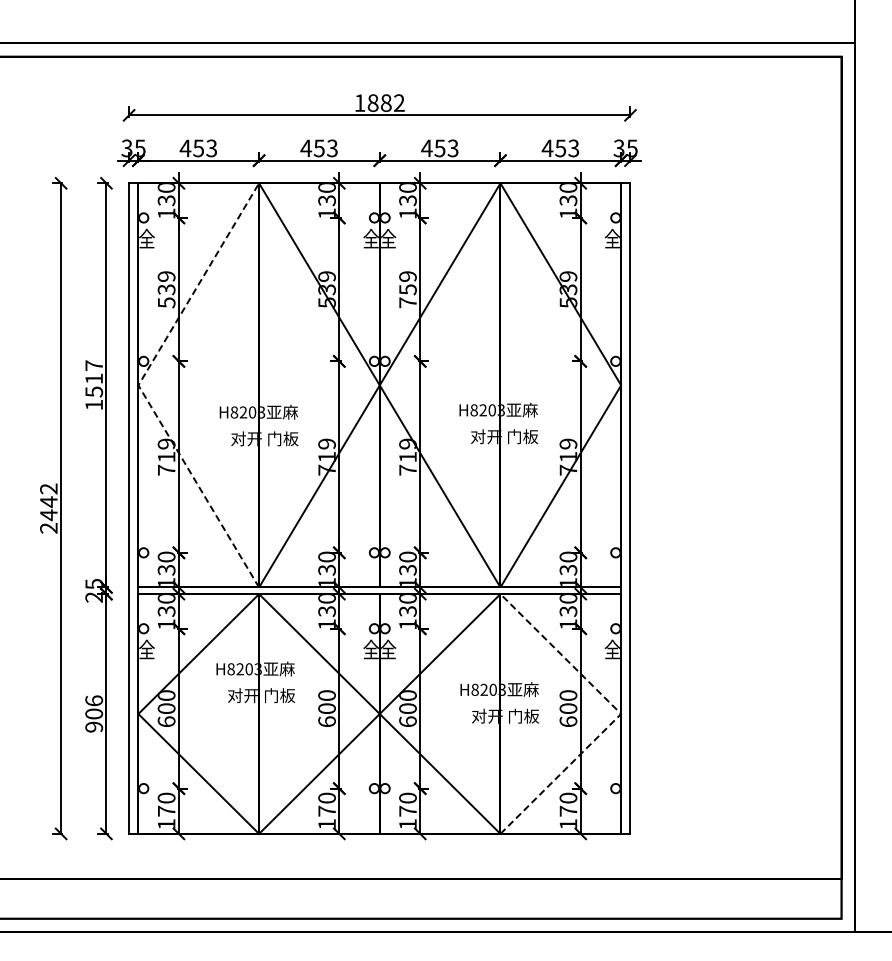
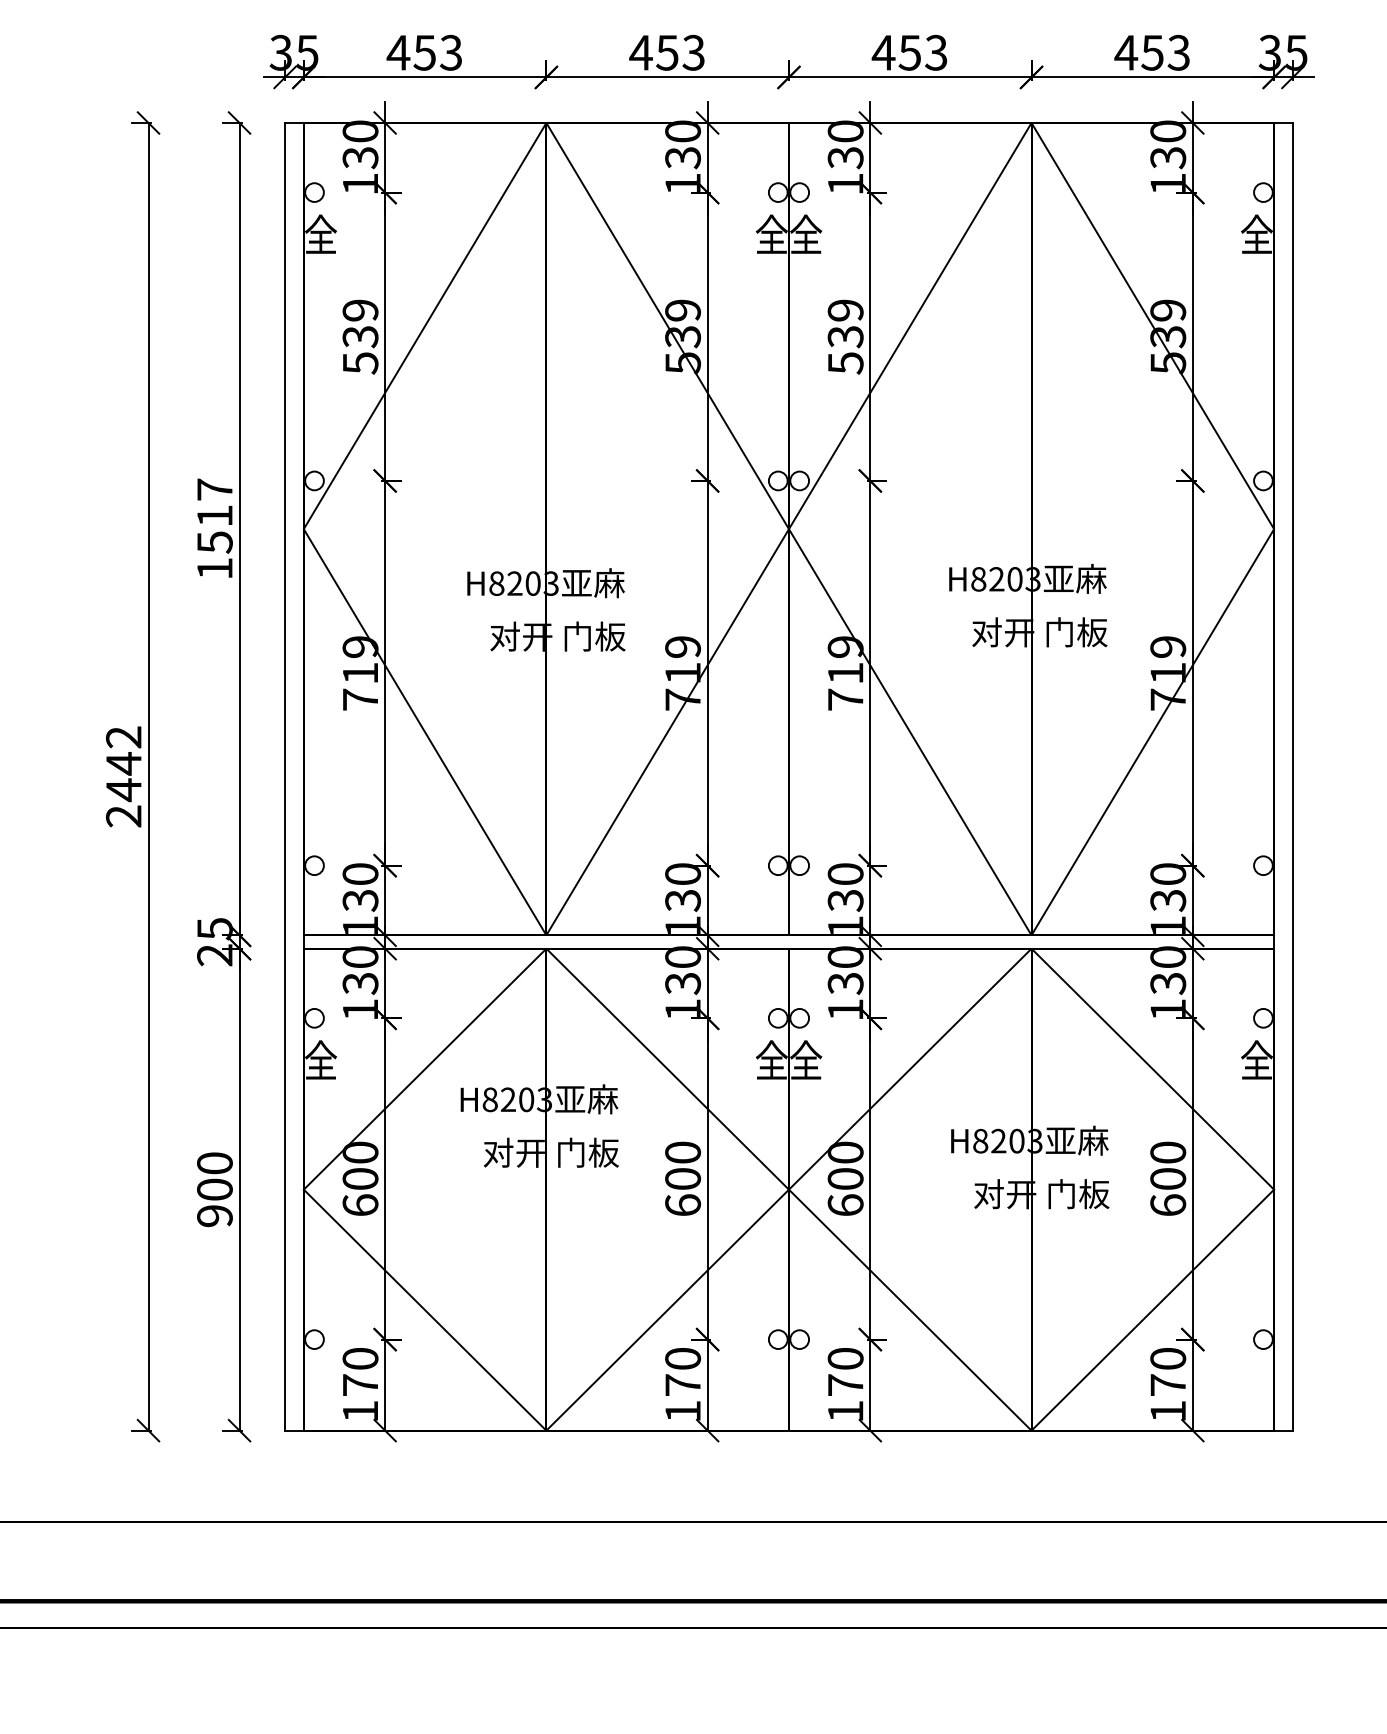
text: (407, 296) -> (844, 350), 759 -> 539
line: (138, 385) -> (303, 529), dashed -> solid
text: (93, 700) -> (213, 1162), 906 -> 900
line: (621, 714) -> (1274, 1190), dashed -> solid

